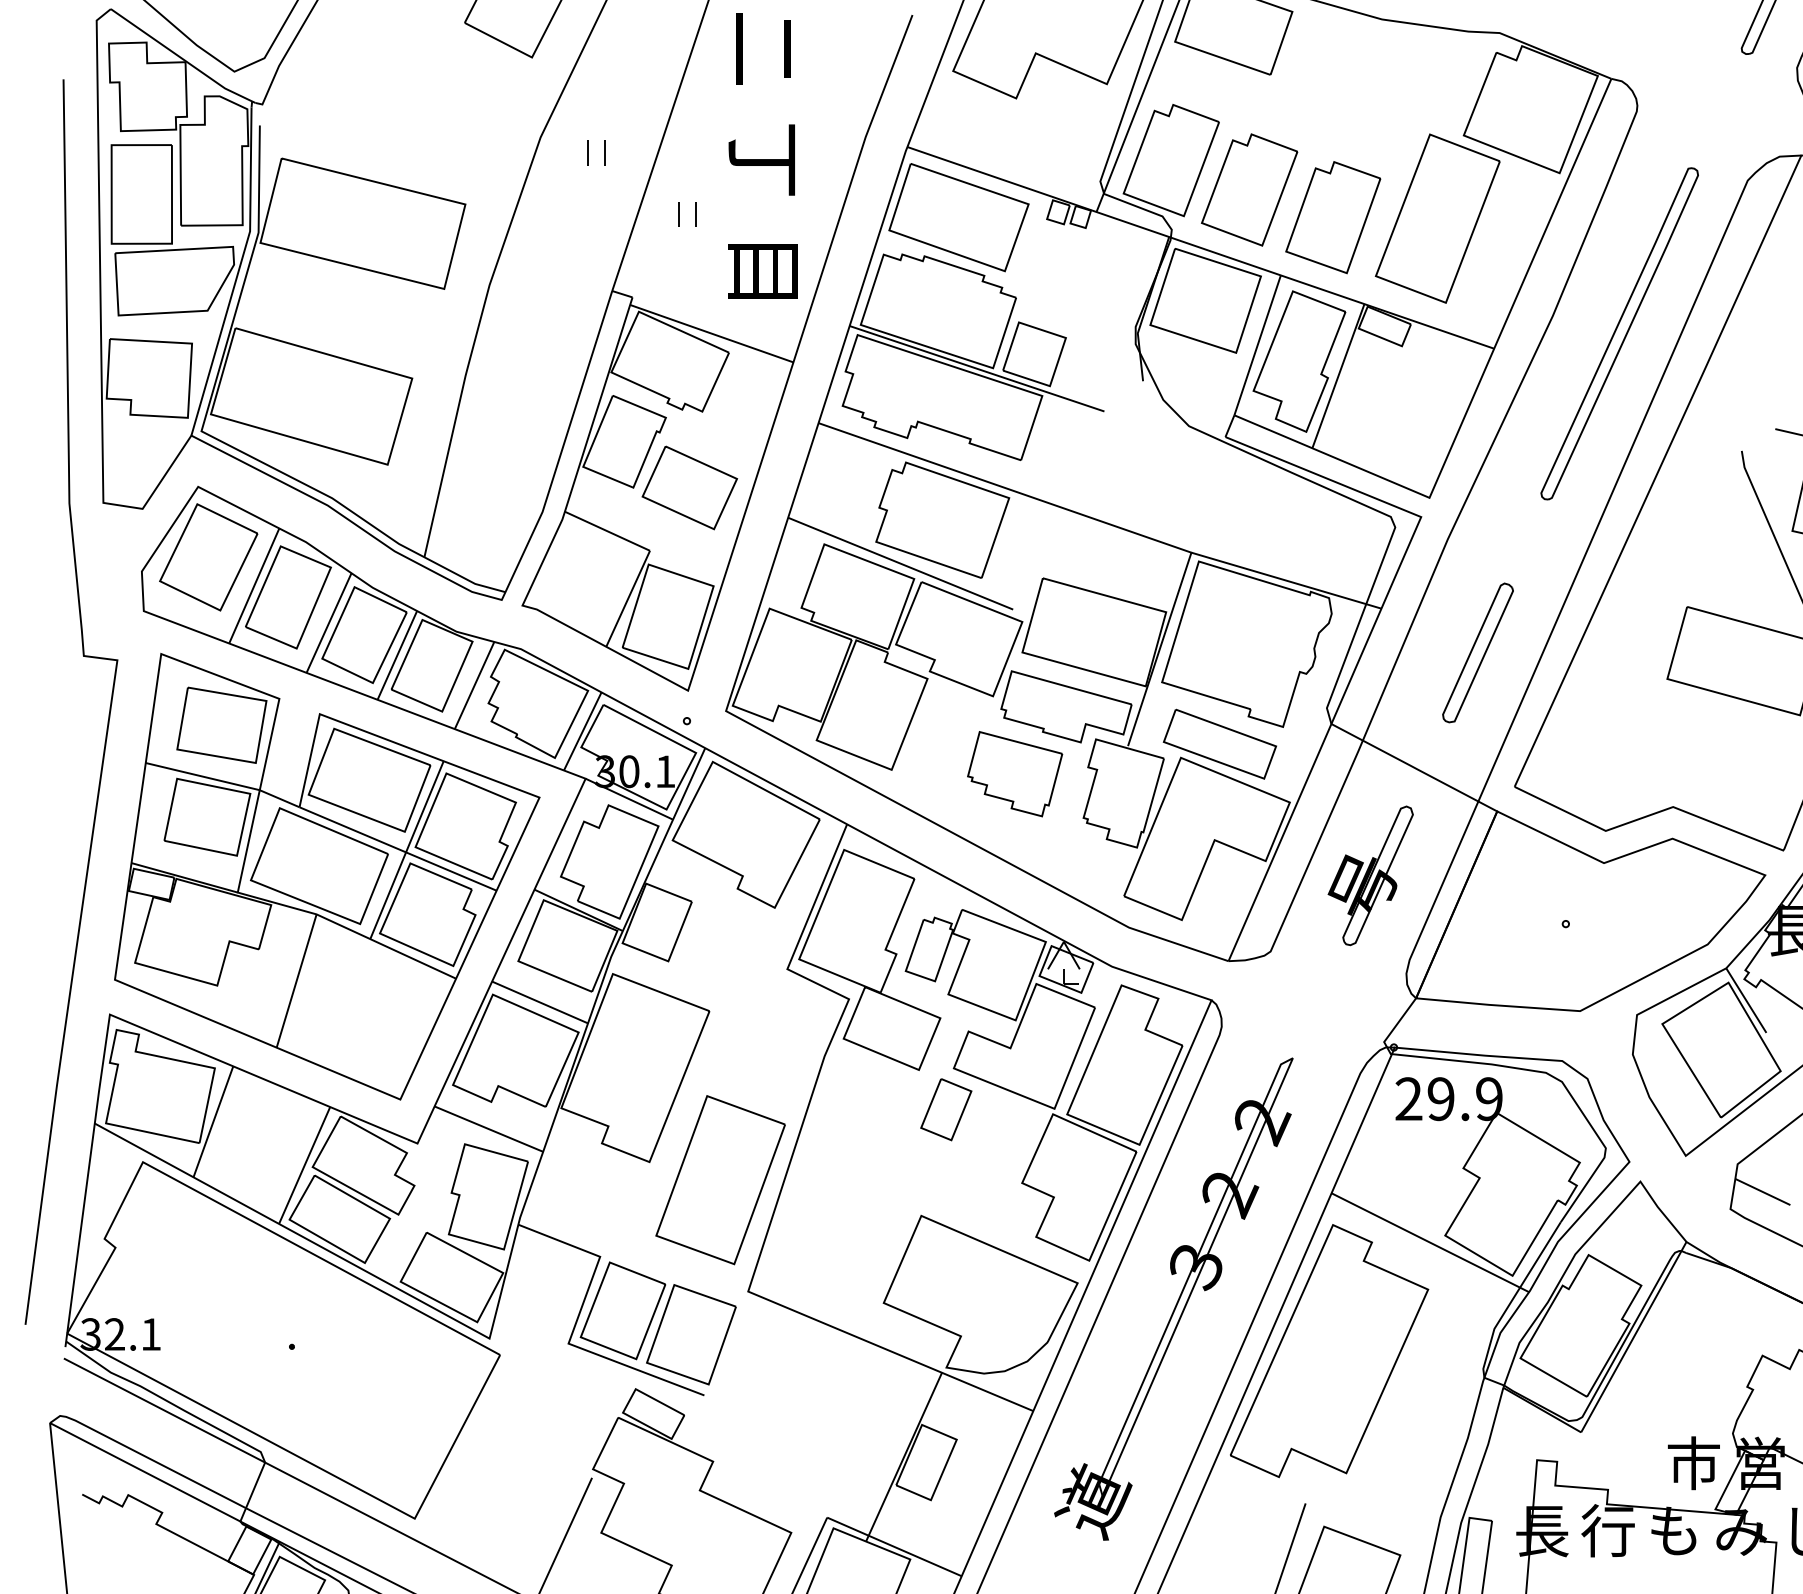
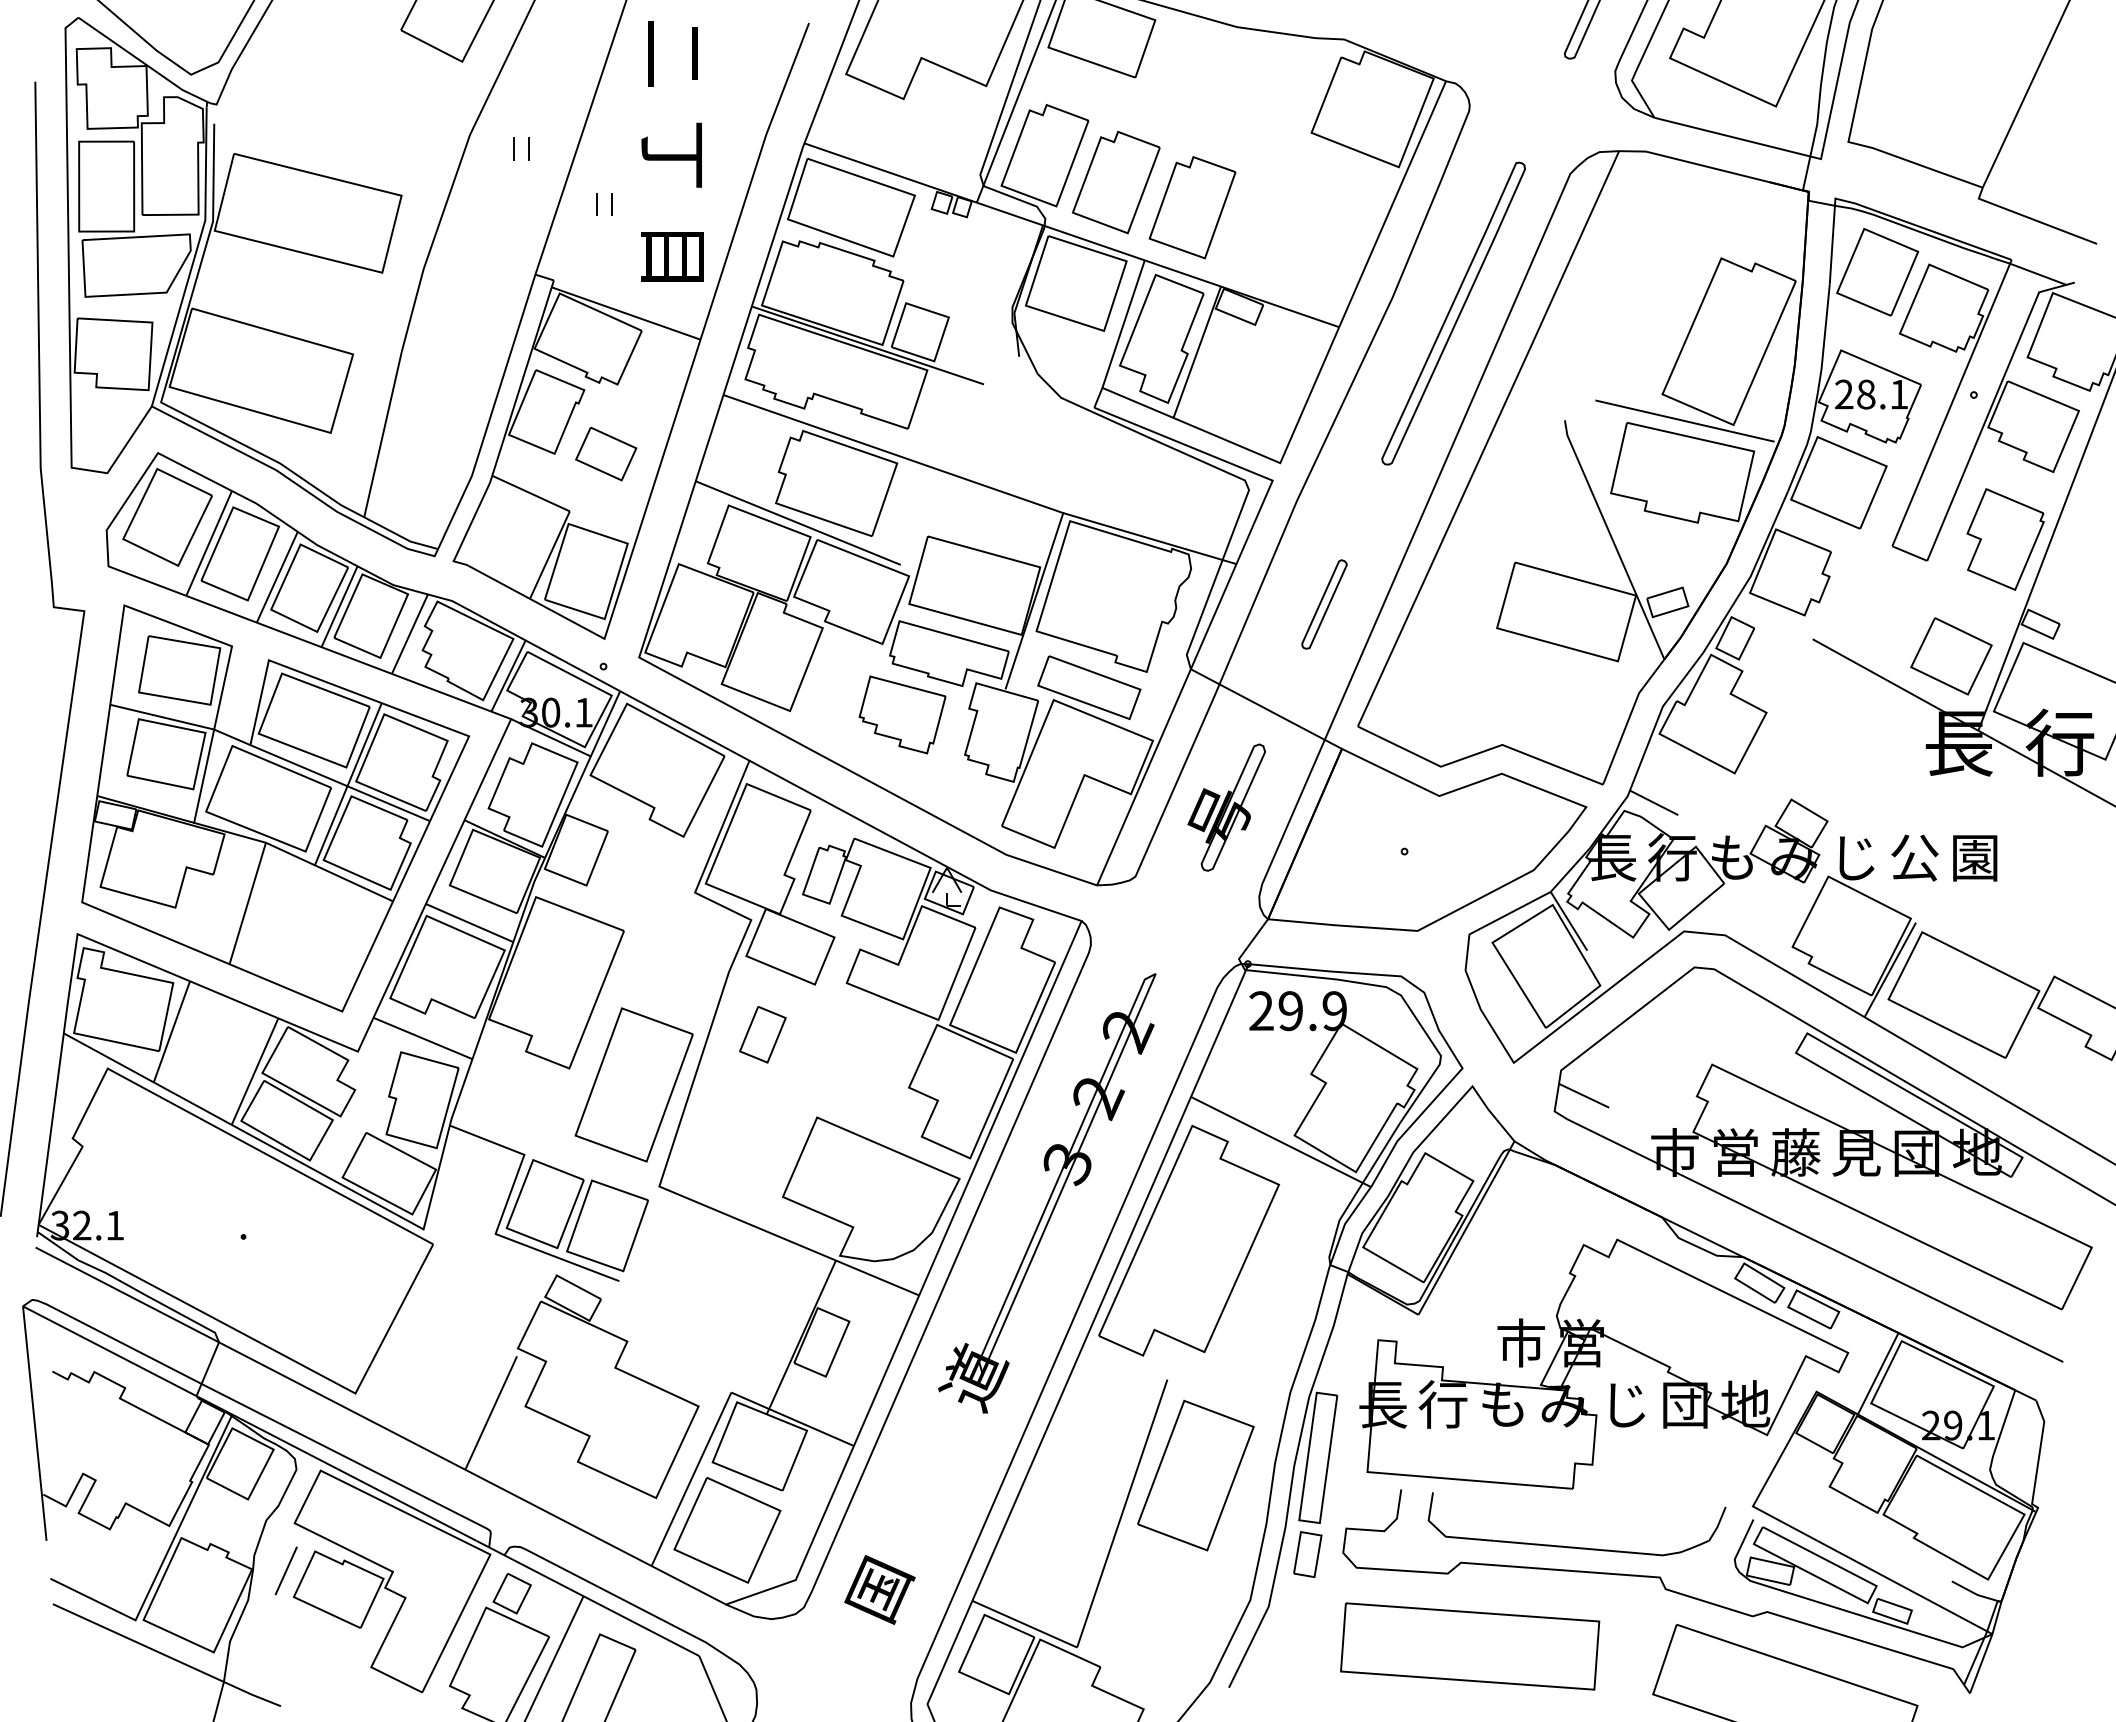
part: (1437, 218) -> (1287, 208), removed
part: (690, 487) -> (606, 453), size x0.7
part: (1478, 652) -> (1324, 604), size x0.7
part: (945, 1109) -> (762, 1034), moved

